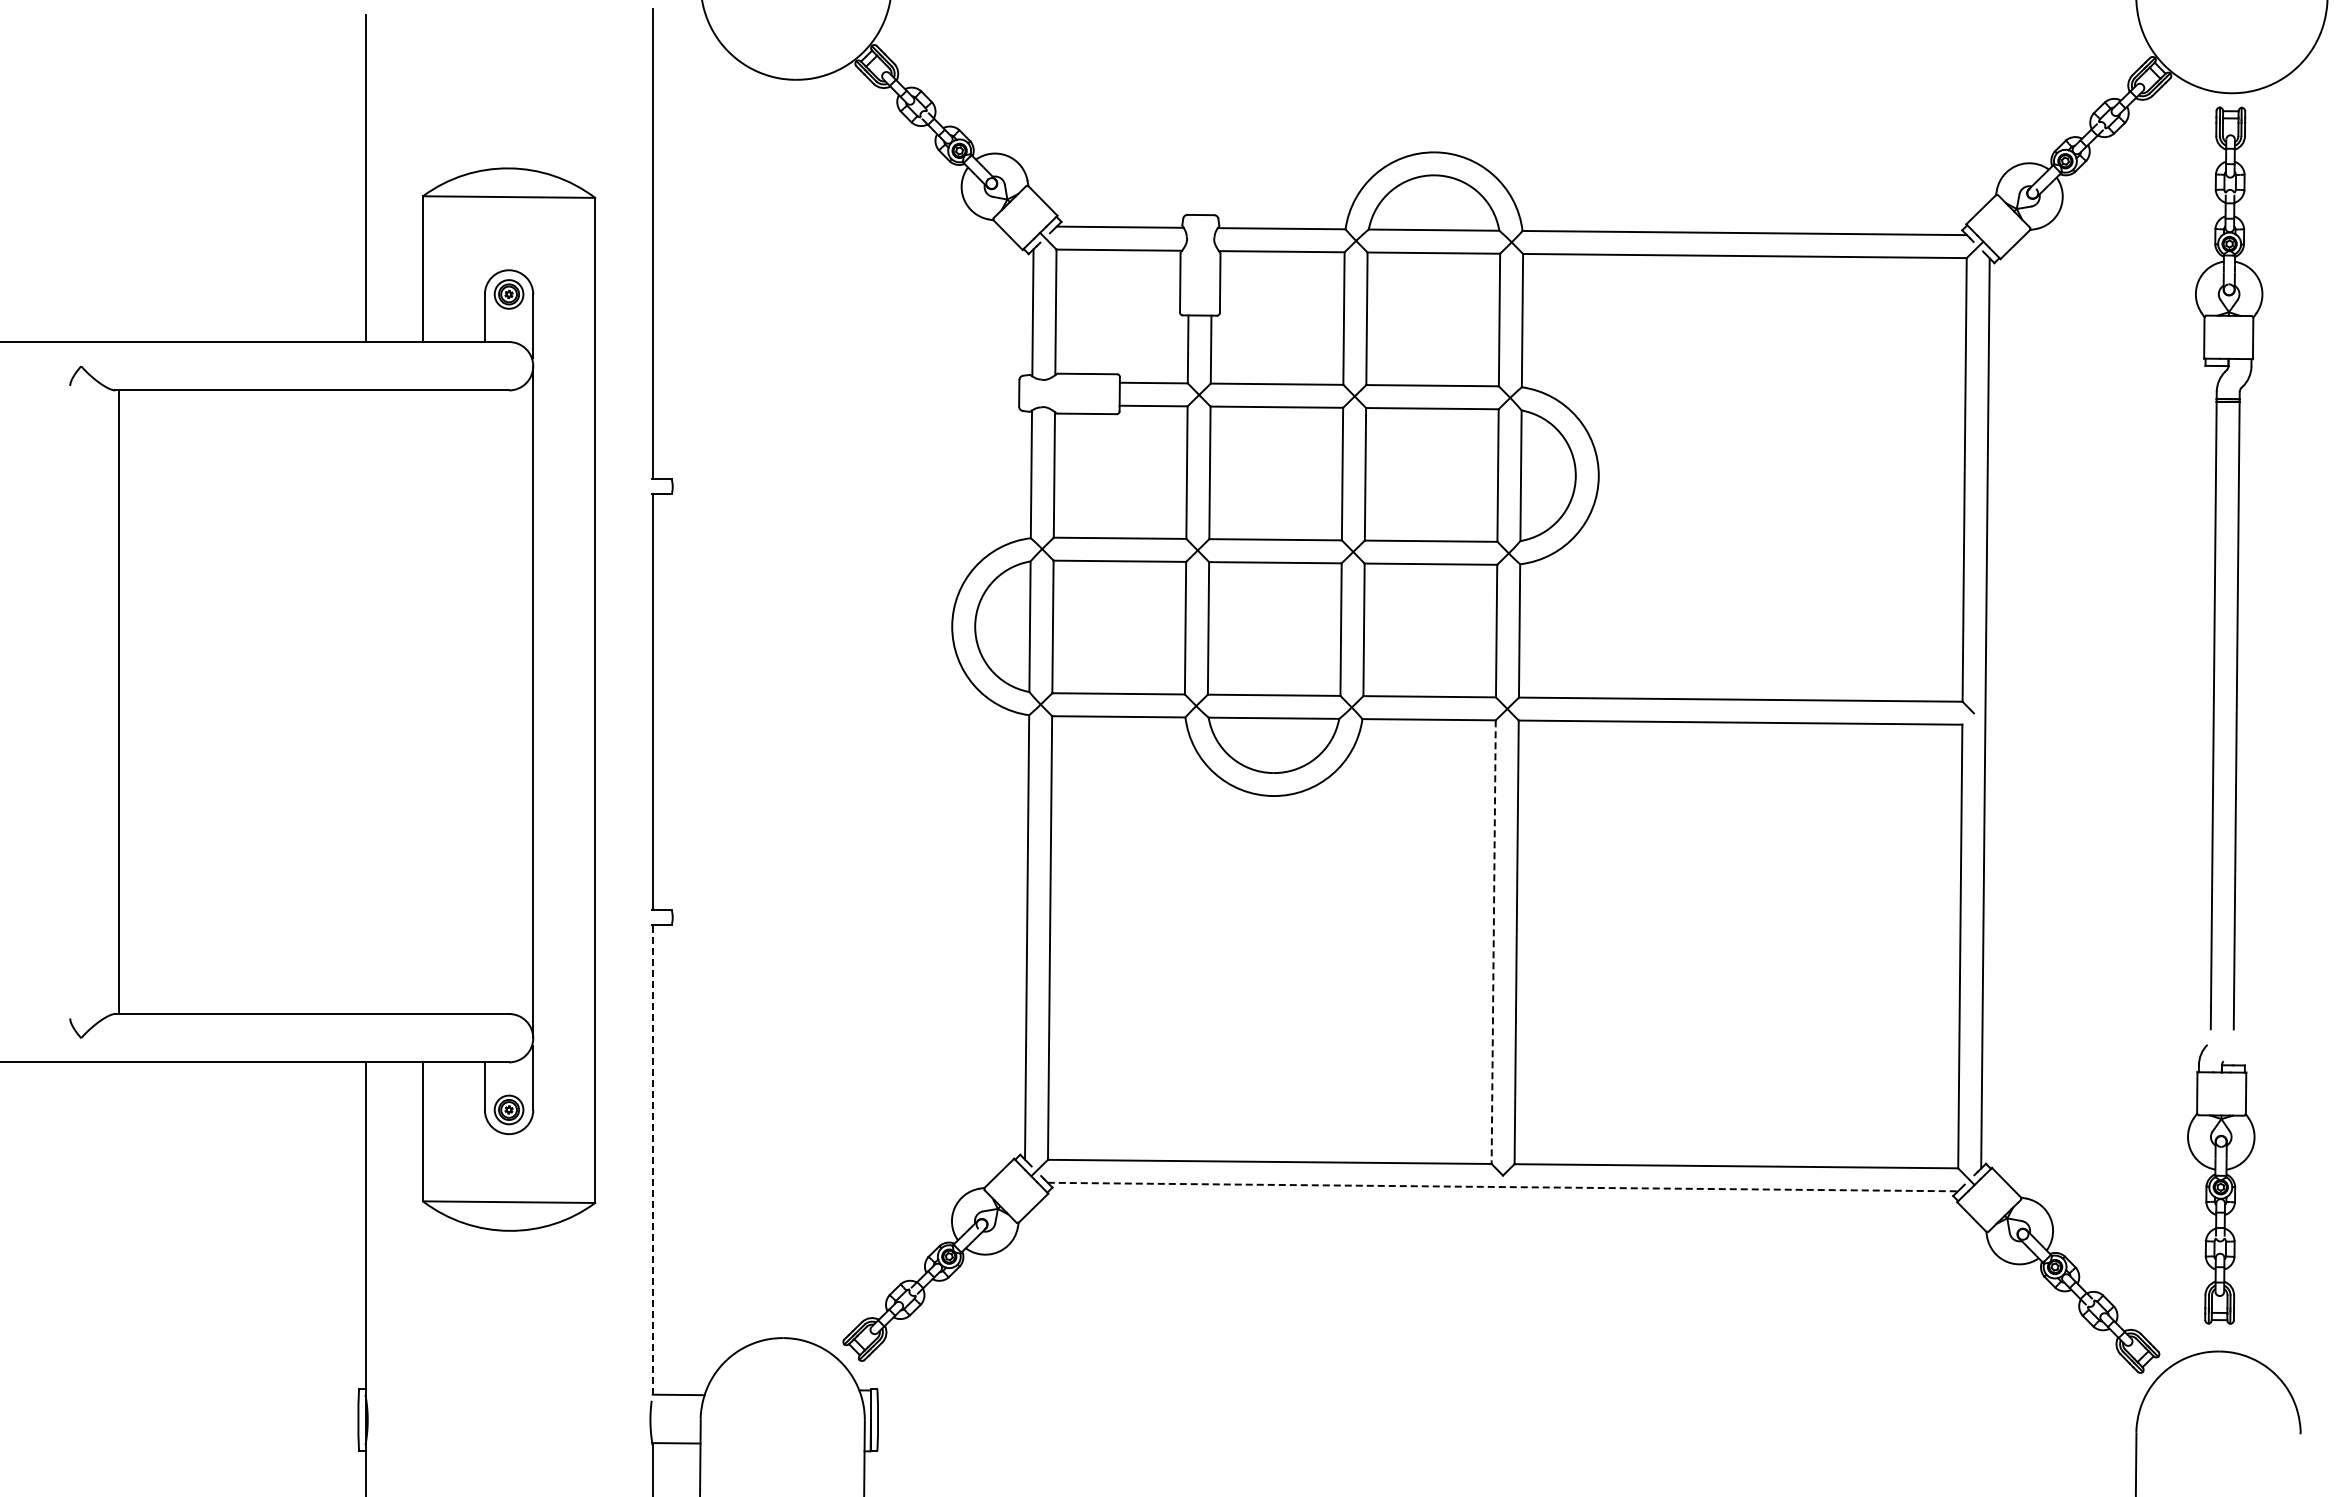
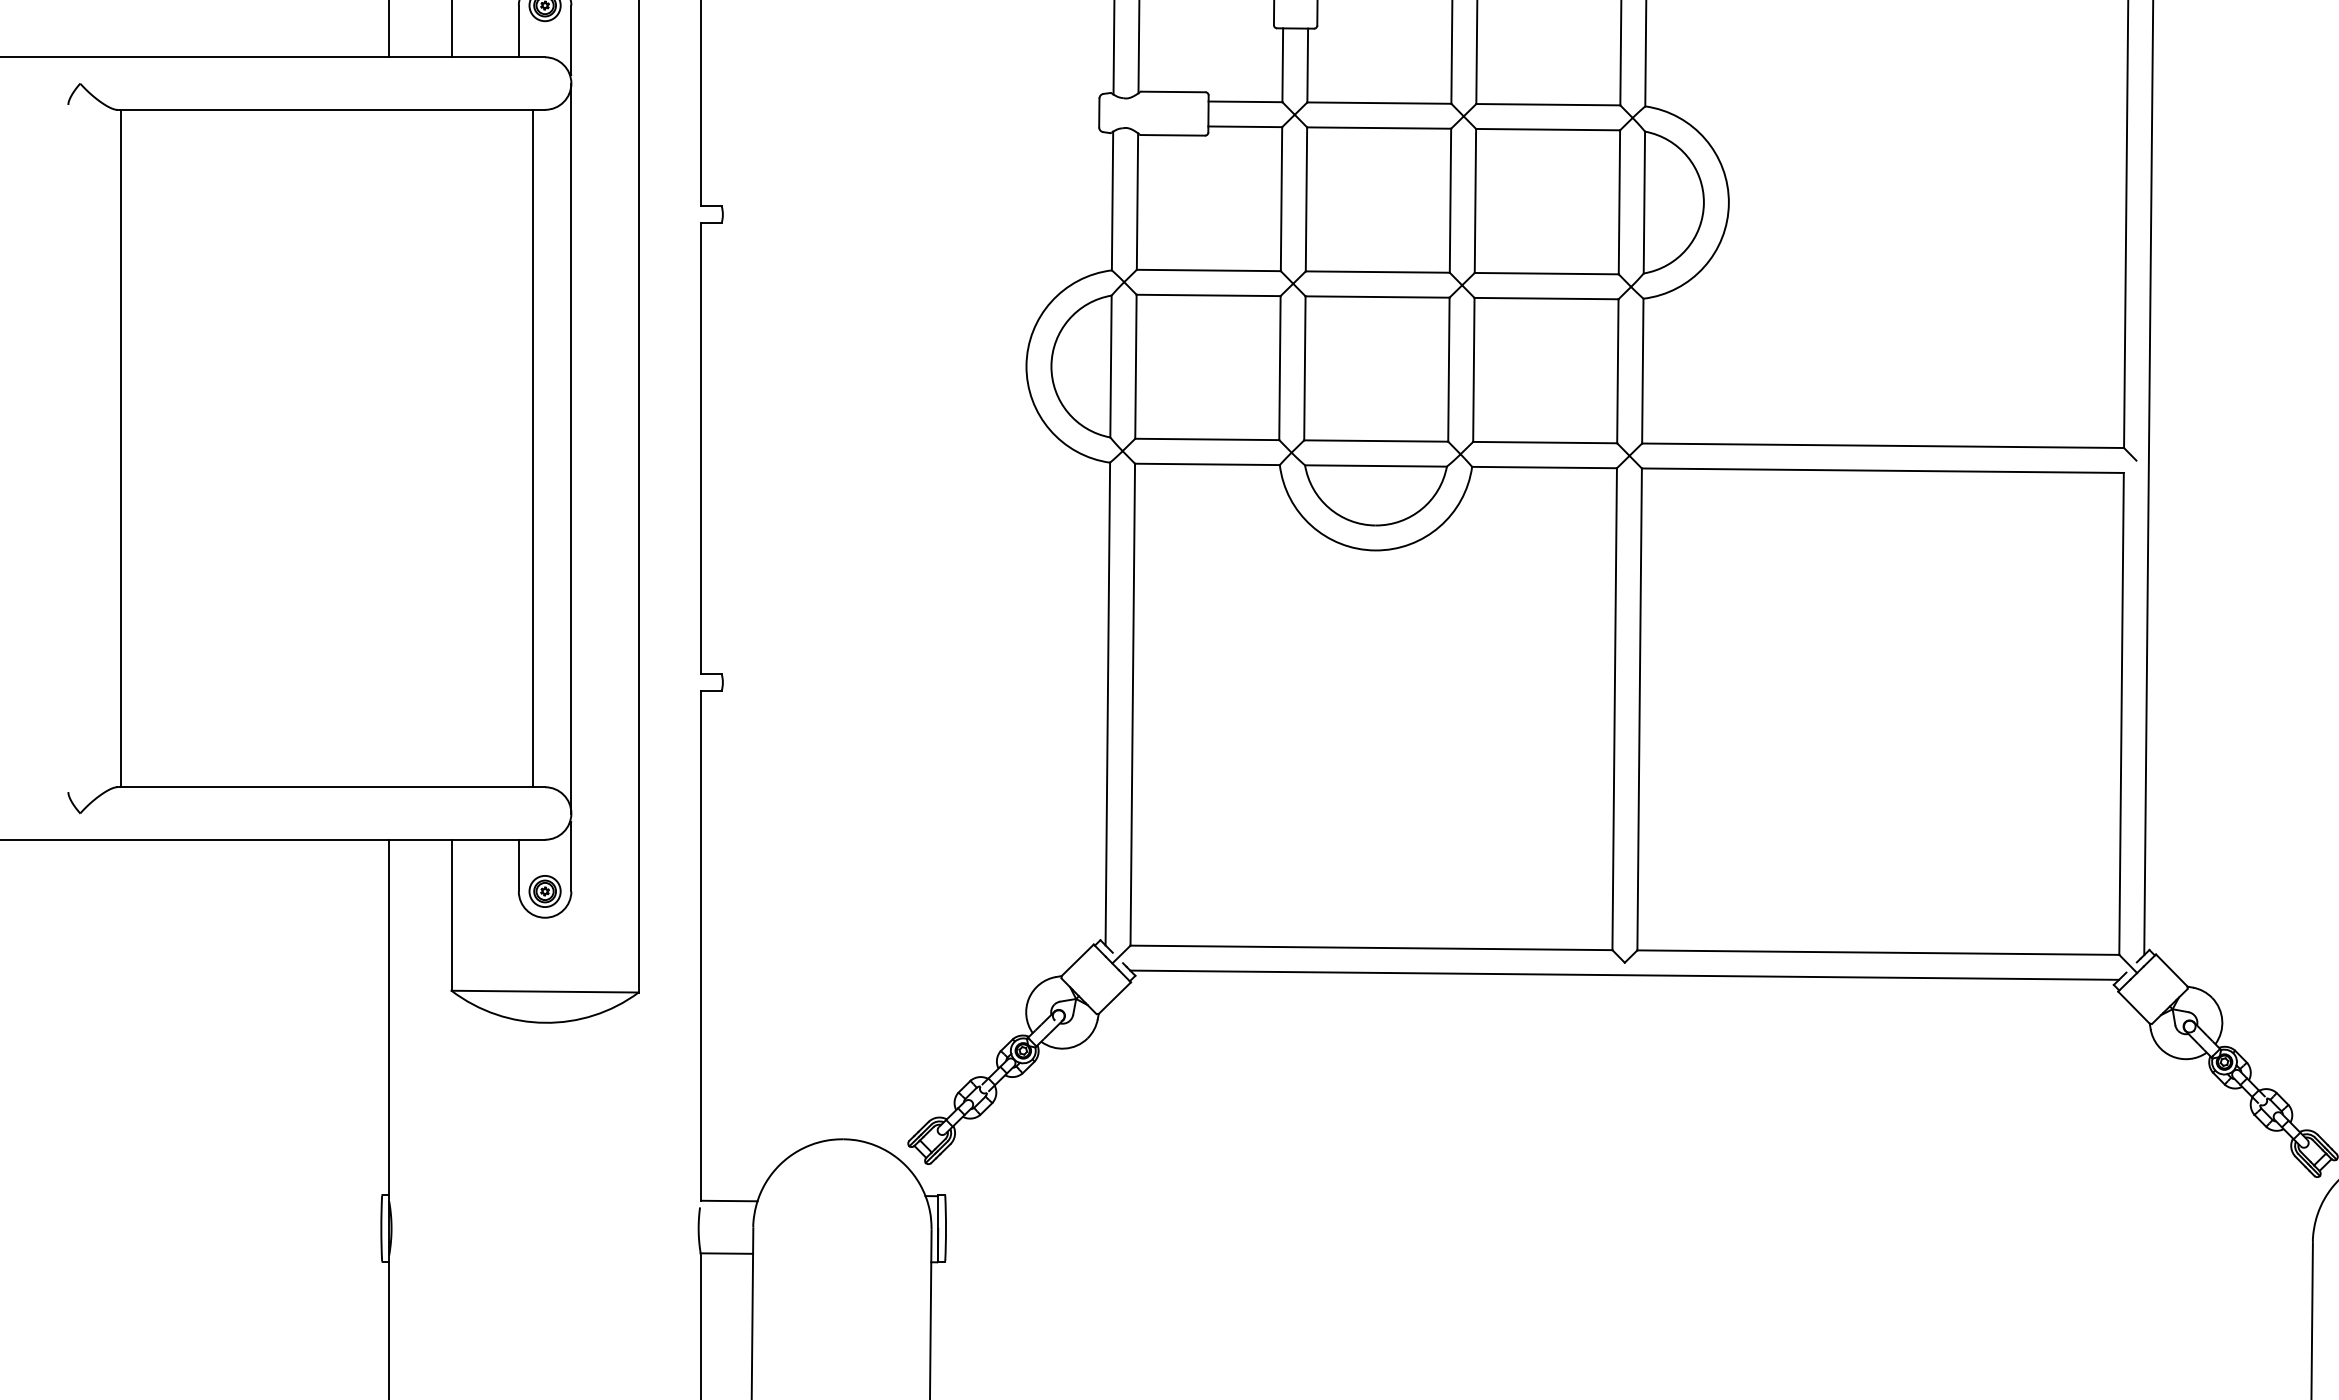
line: (497, 701) -> (532, 447), added
line: (1493, 942) -> (1614, 709), dashed -> solid
line: (652, 1159) -> (700, 945), dashed -> solid
line: (1503, 1187) -> (1625, 975), dashed -> solid

